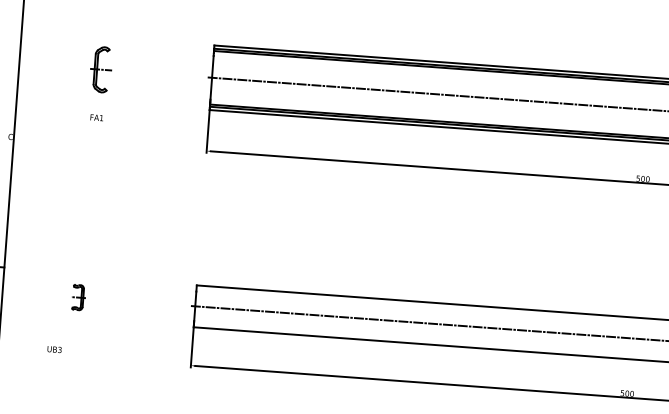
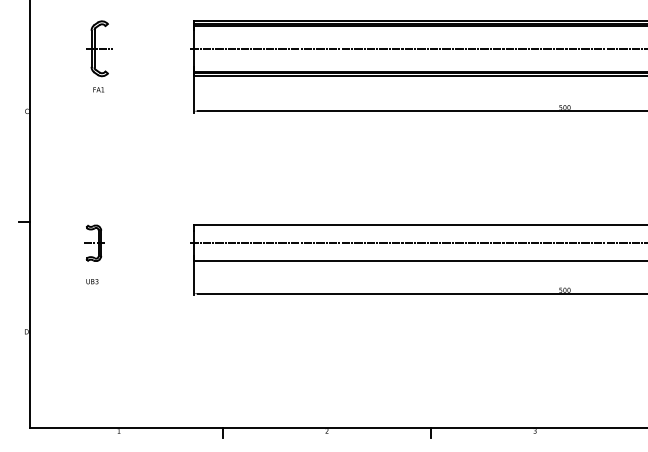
part: (101, 69) -> (99, 48), size x1.43
part: (78, 296) -> (94, 242), size x1.67
text: (54, 349) -> (92, 281), moved

